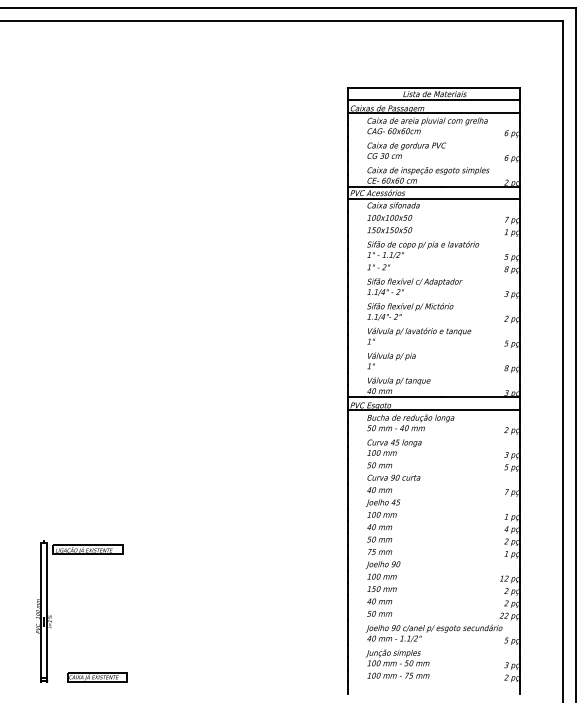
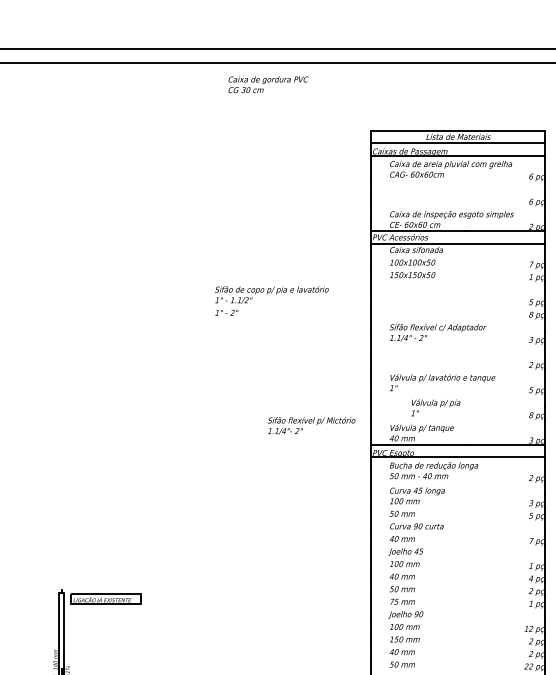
text: (406, 150) -> (268, 84), moved
text: (423, 255) -> (272, 300), moved
text: (410, 311) -> (311, 425), moved
text: (391, 360) -> (435, 407), moved

